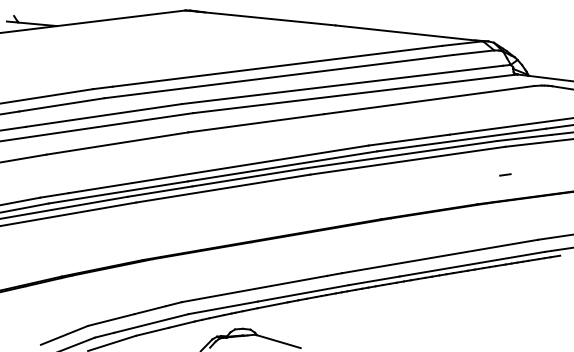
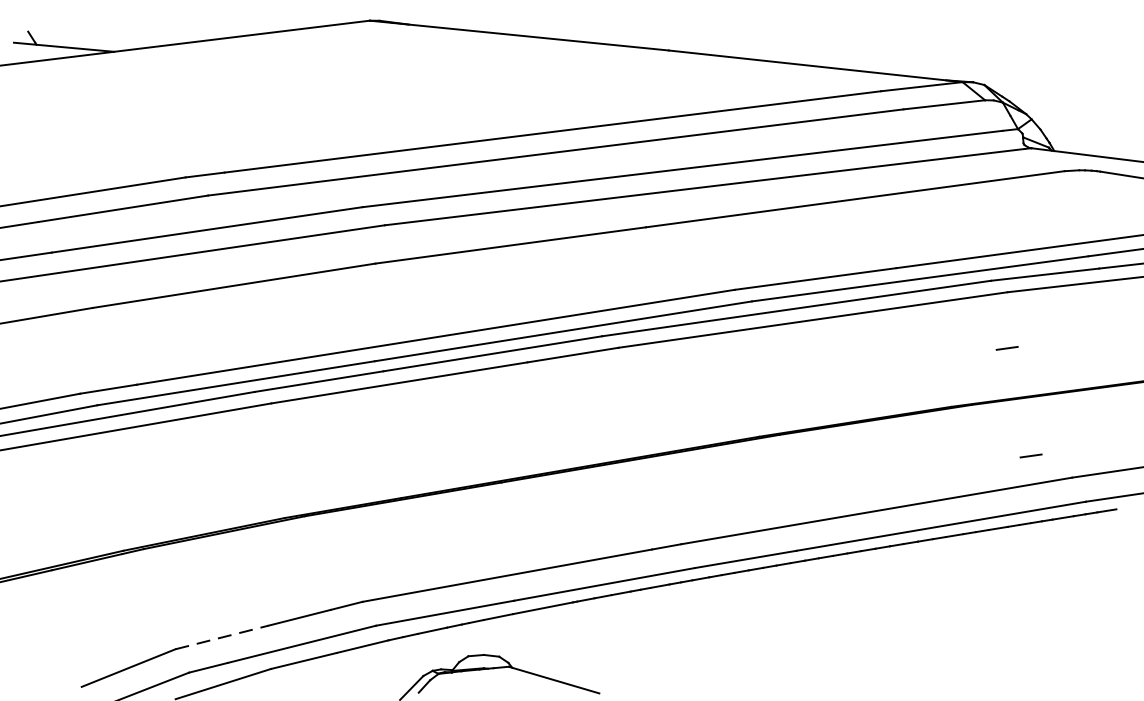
line: (517, 228) -> (1031, 455), added
line: (111, 319) -> (222, 636), solid -> dashed

